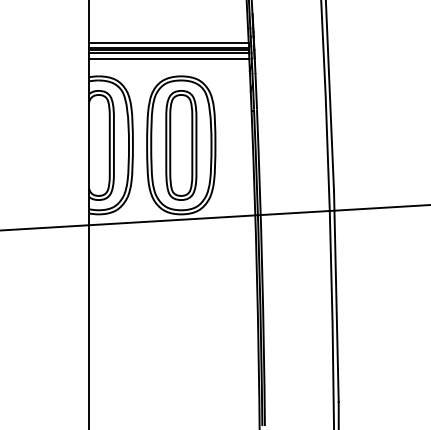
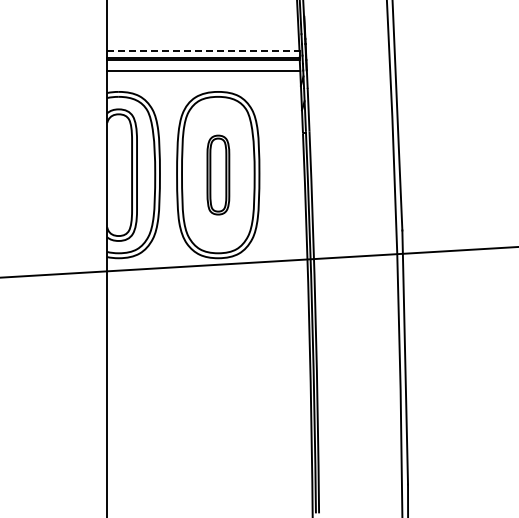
line: (169, 42) -> (203, 51), solid -> dashed
line: (169, 53) -> (203, 64), removed
part: (181, 144) -> (218, 174), size x0.6

